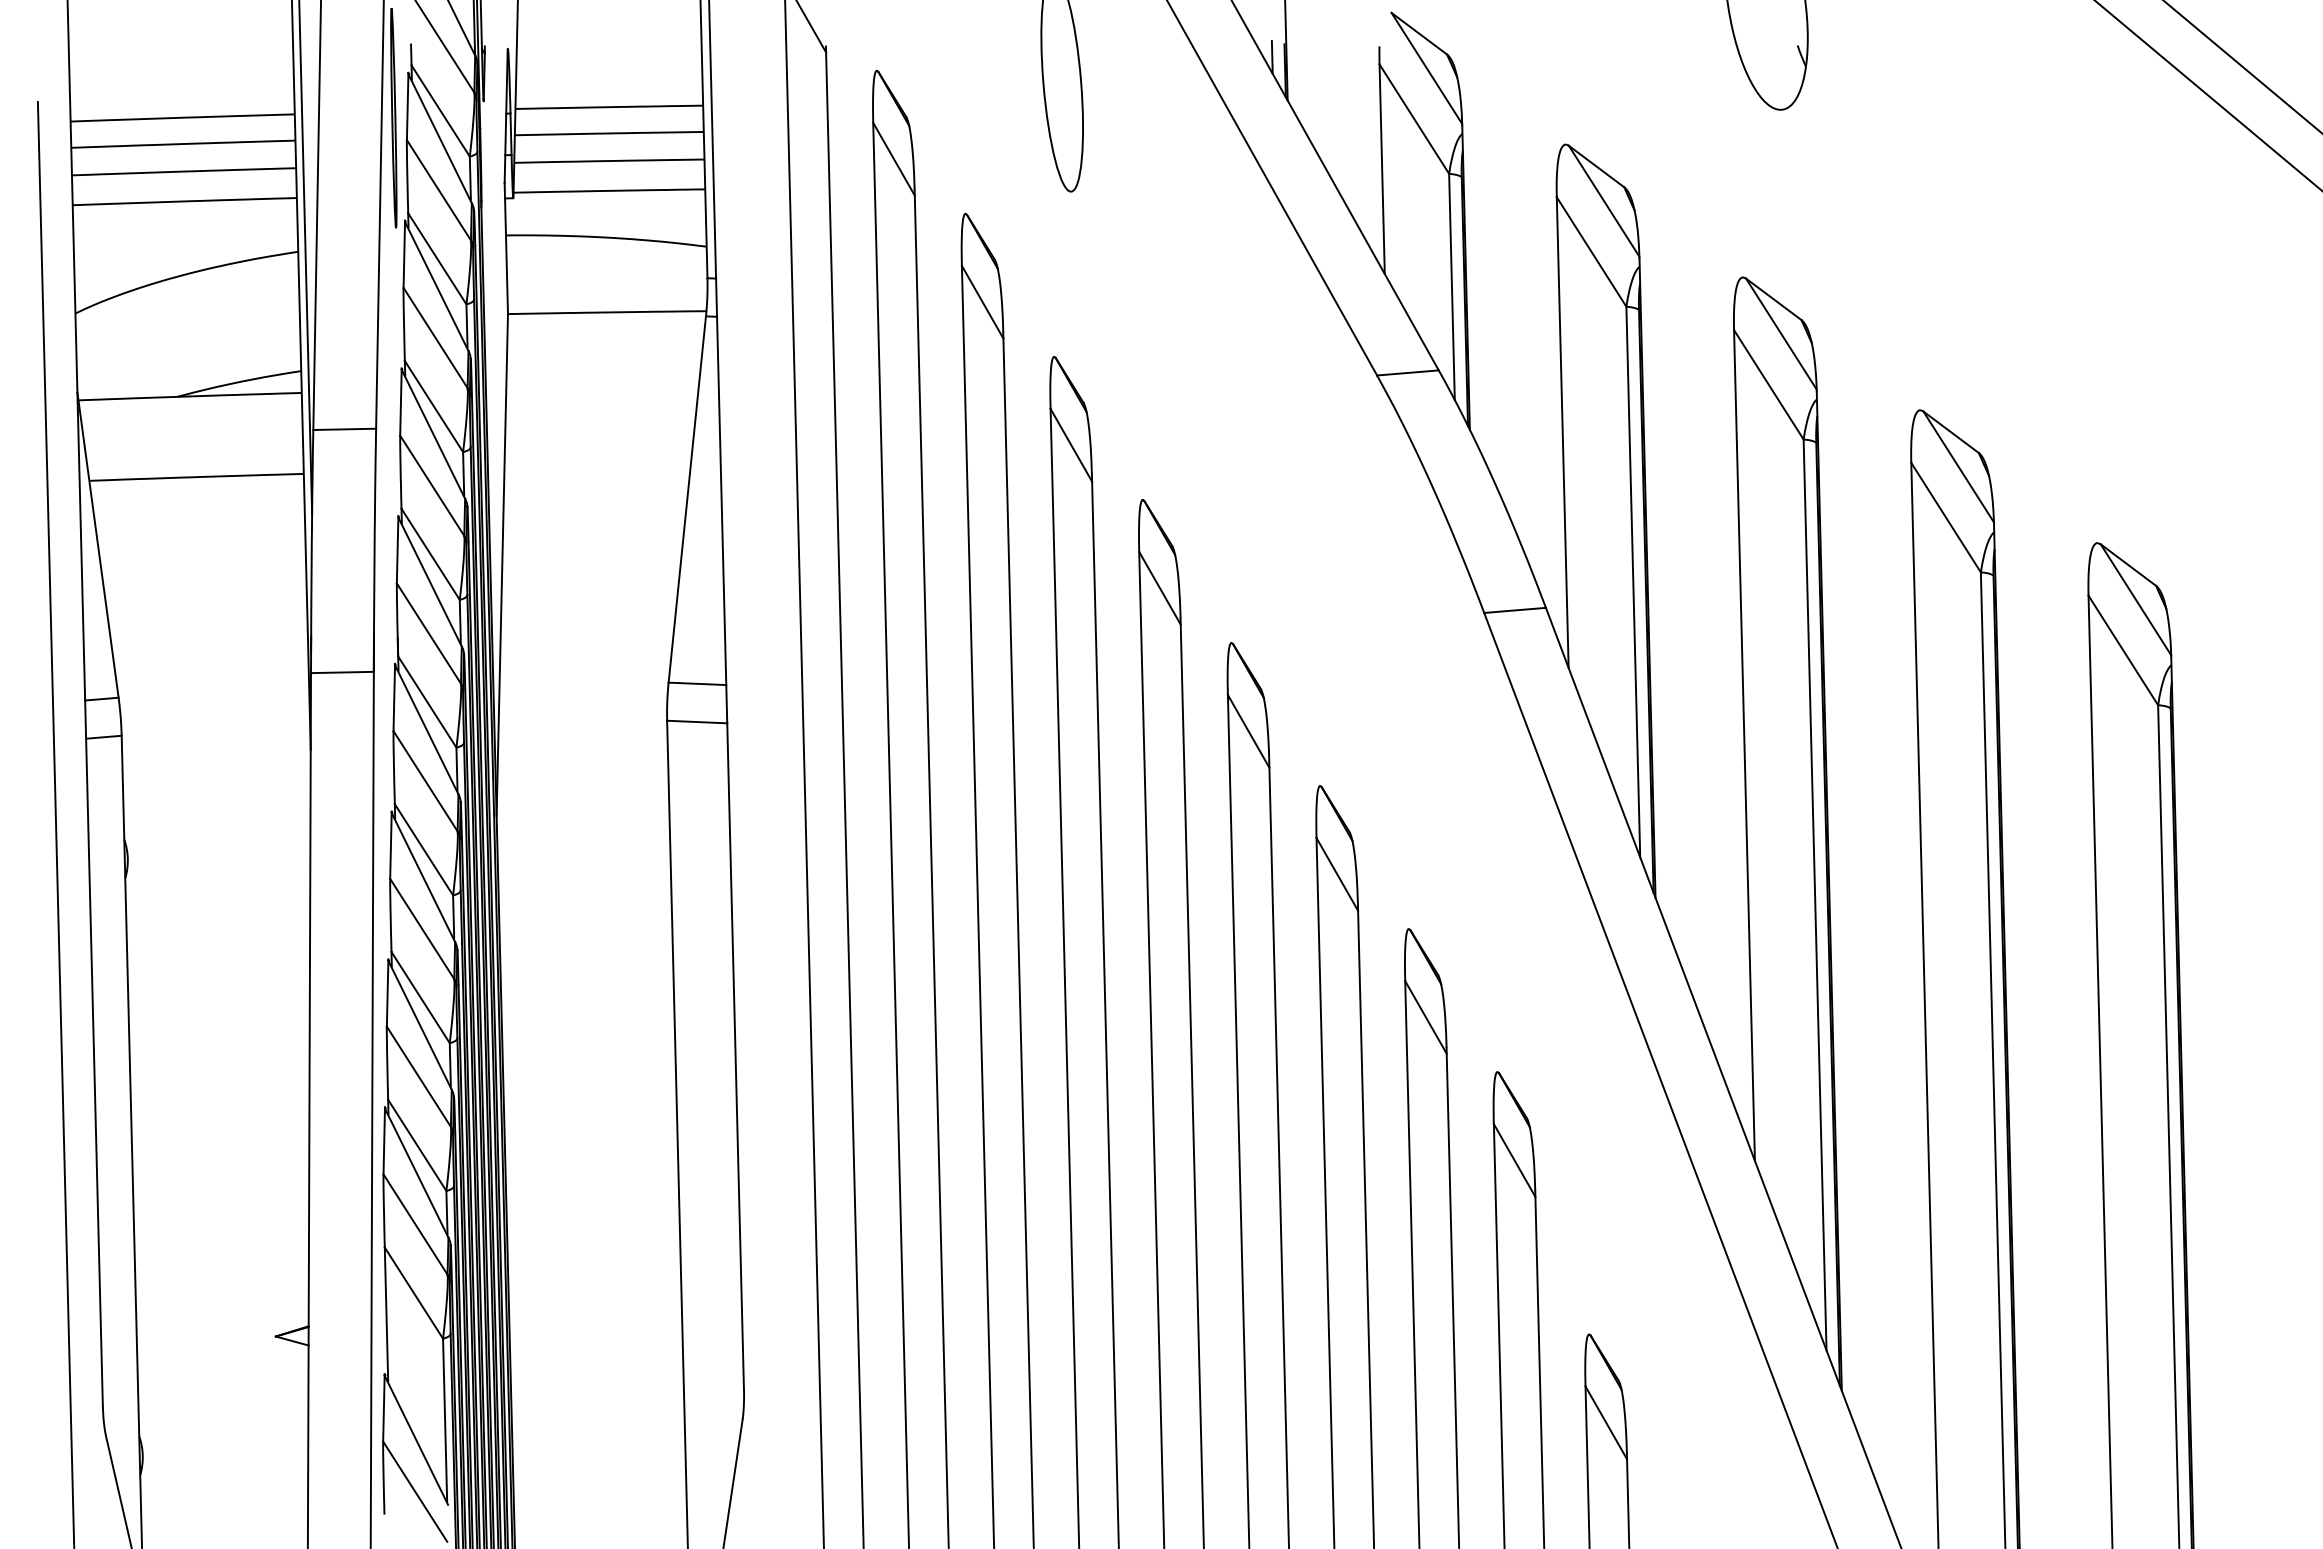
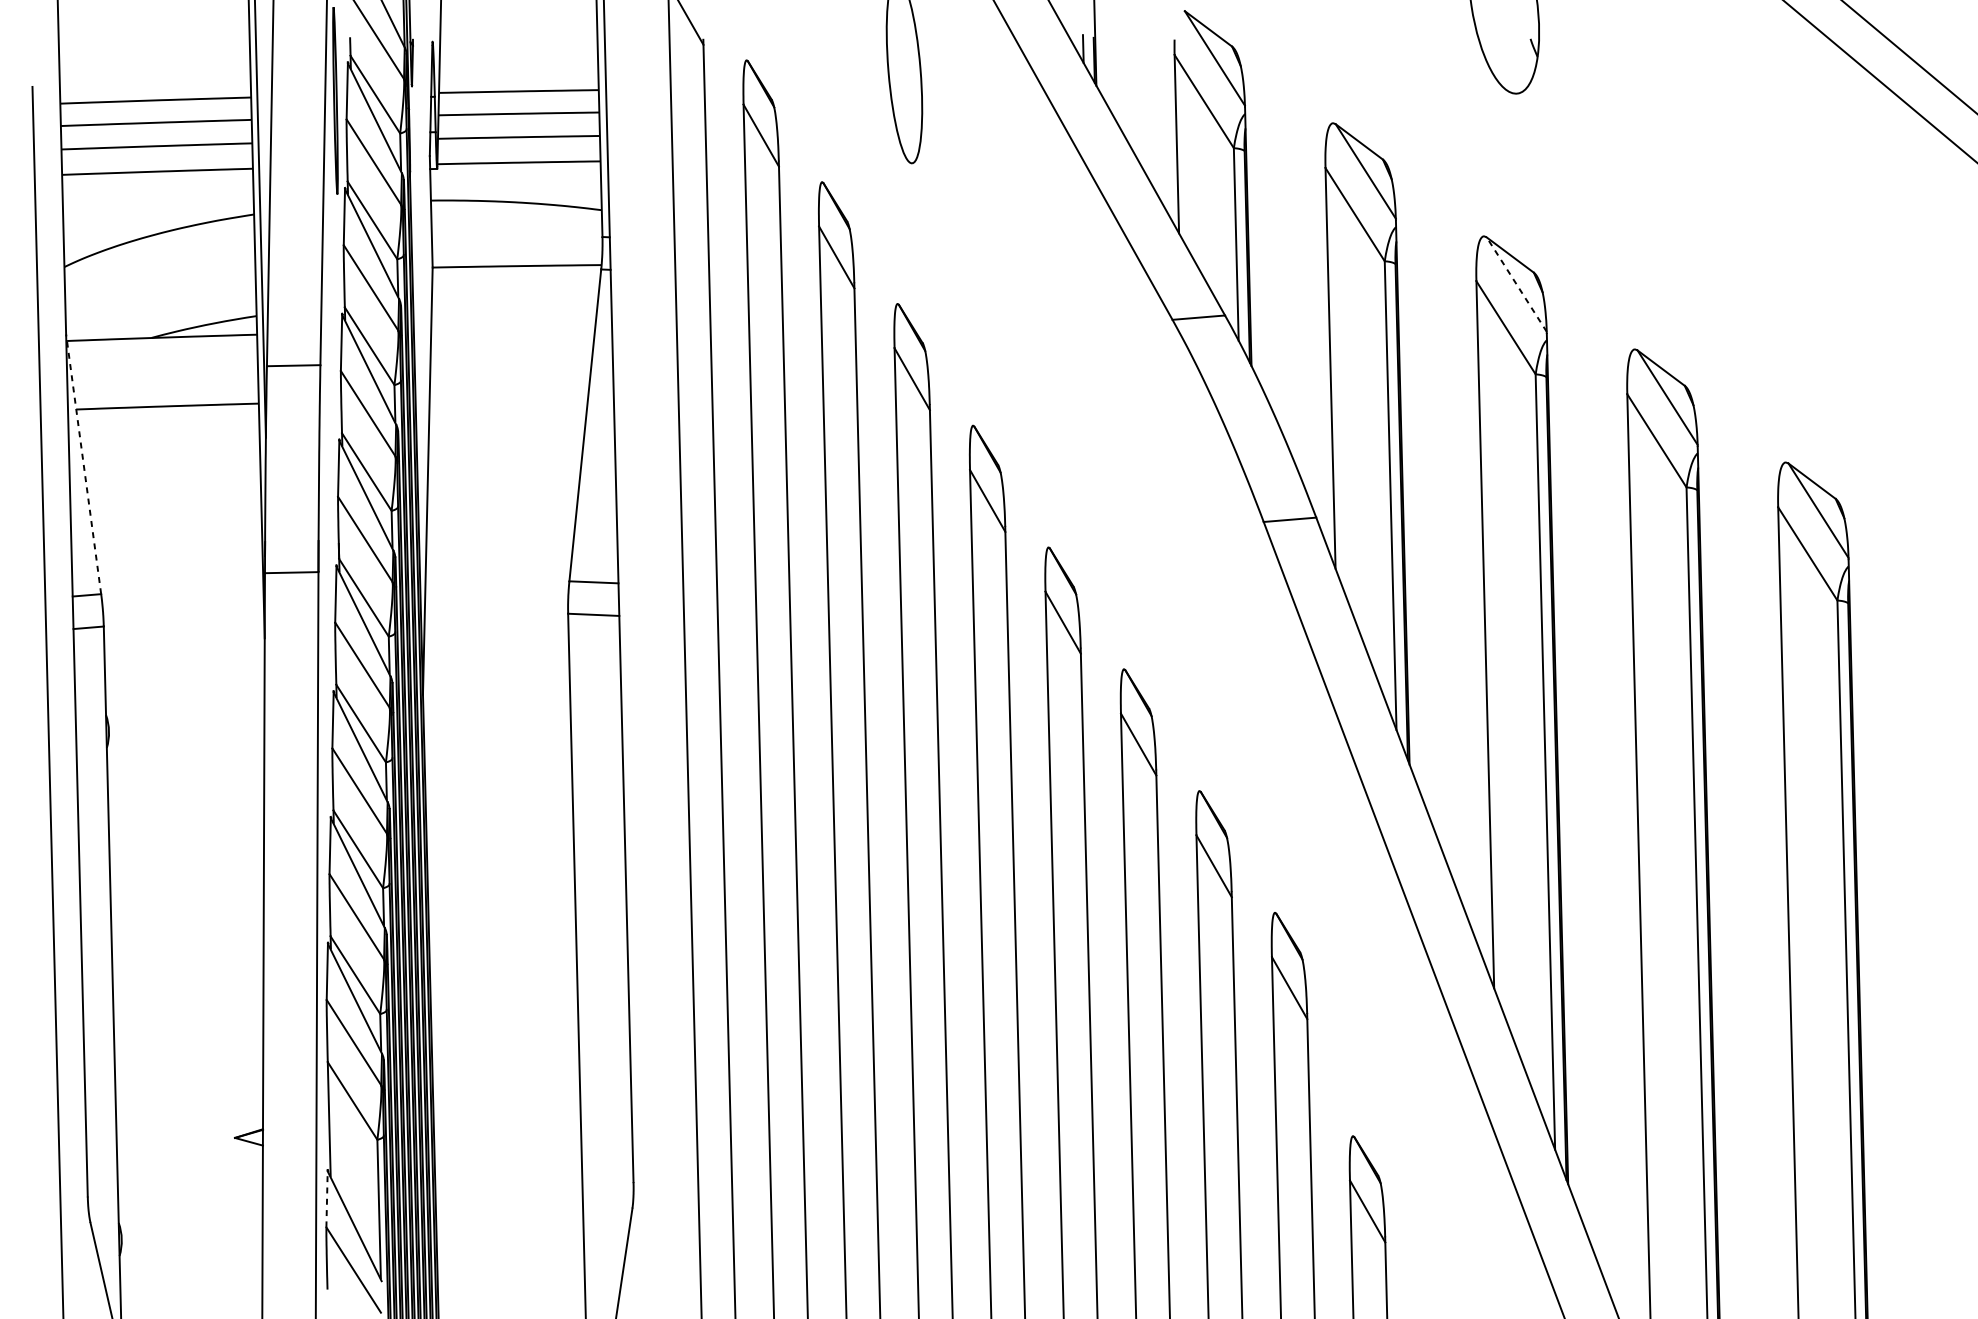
line: (1781, 334) -> (1516, 284), solid -> dashed
line: (98, 545) -> (84, 464), solid -> dashed
line: (383, 1408) -> (326, 1199), solid -> dashed

